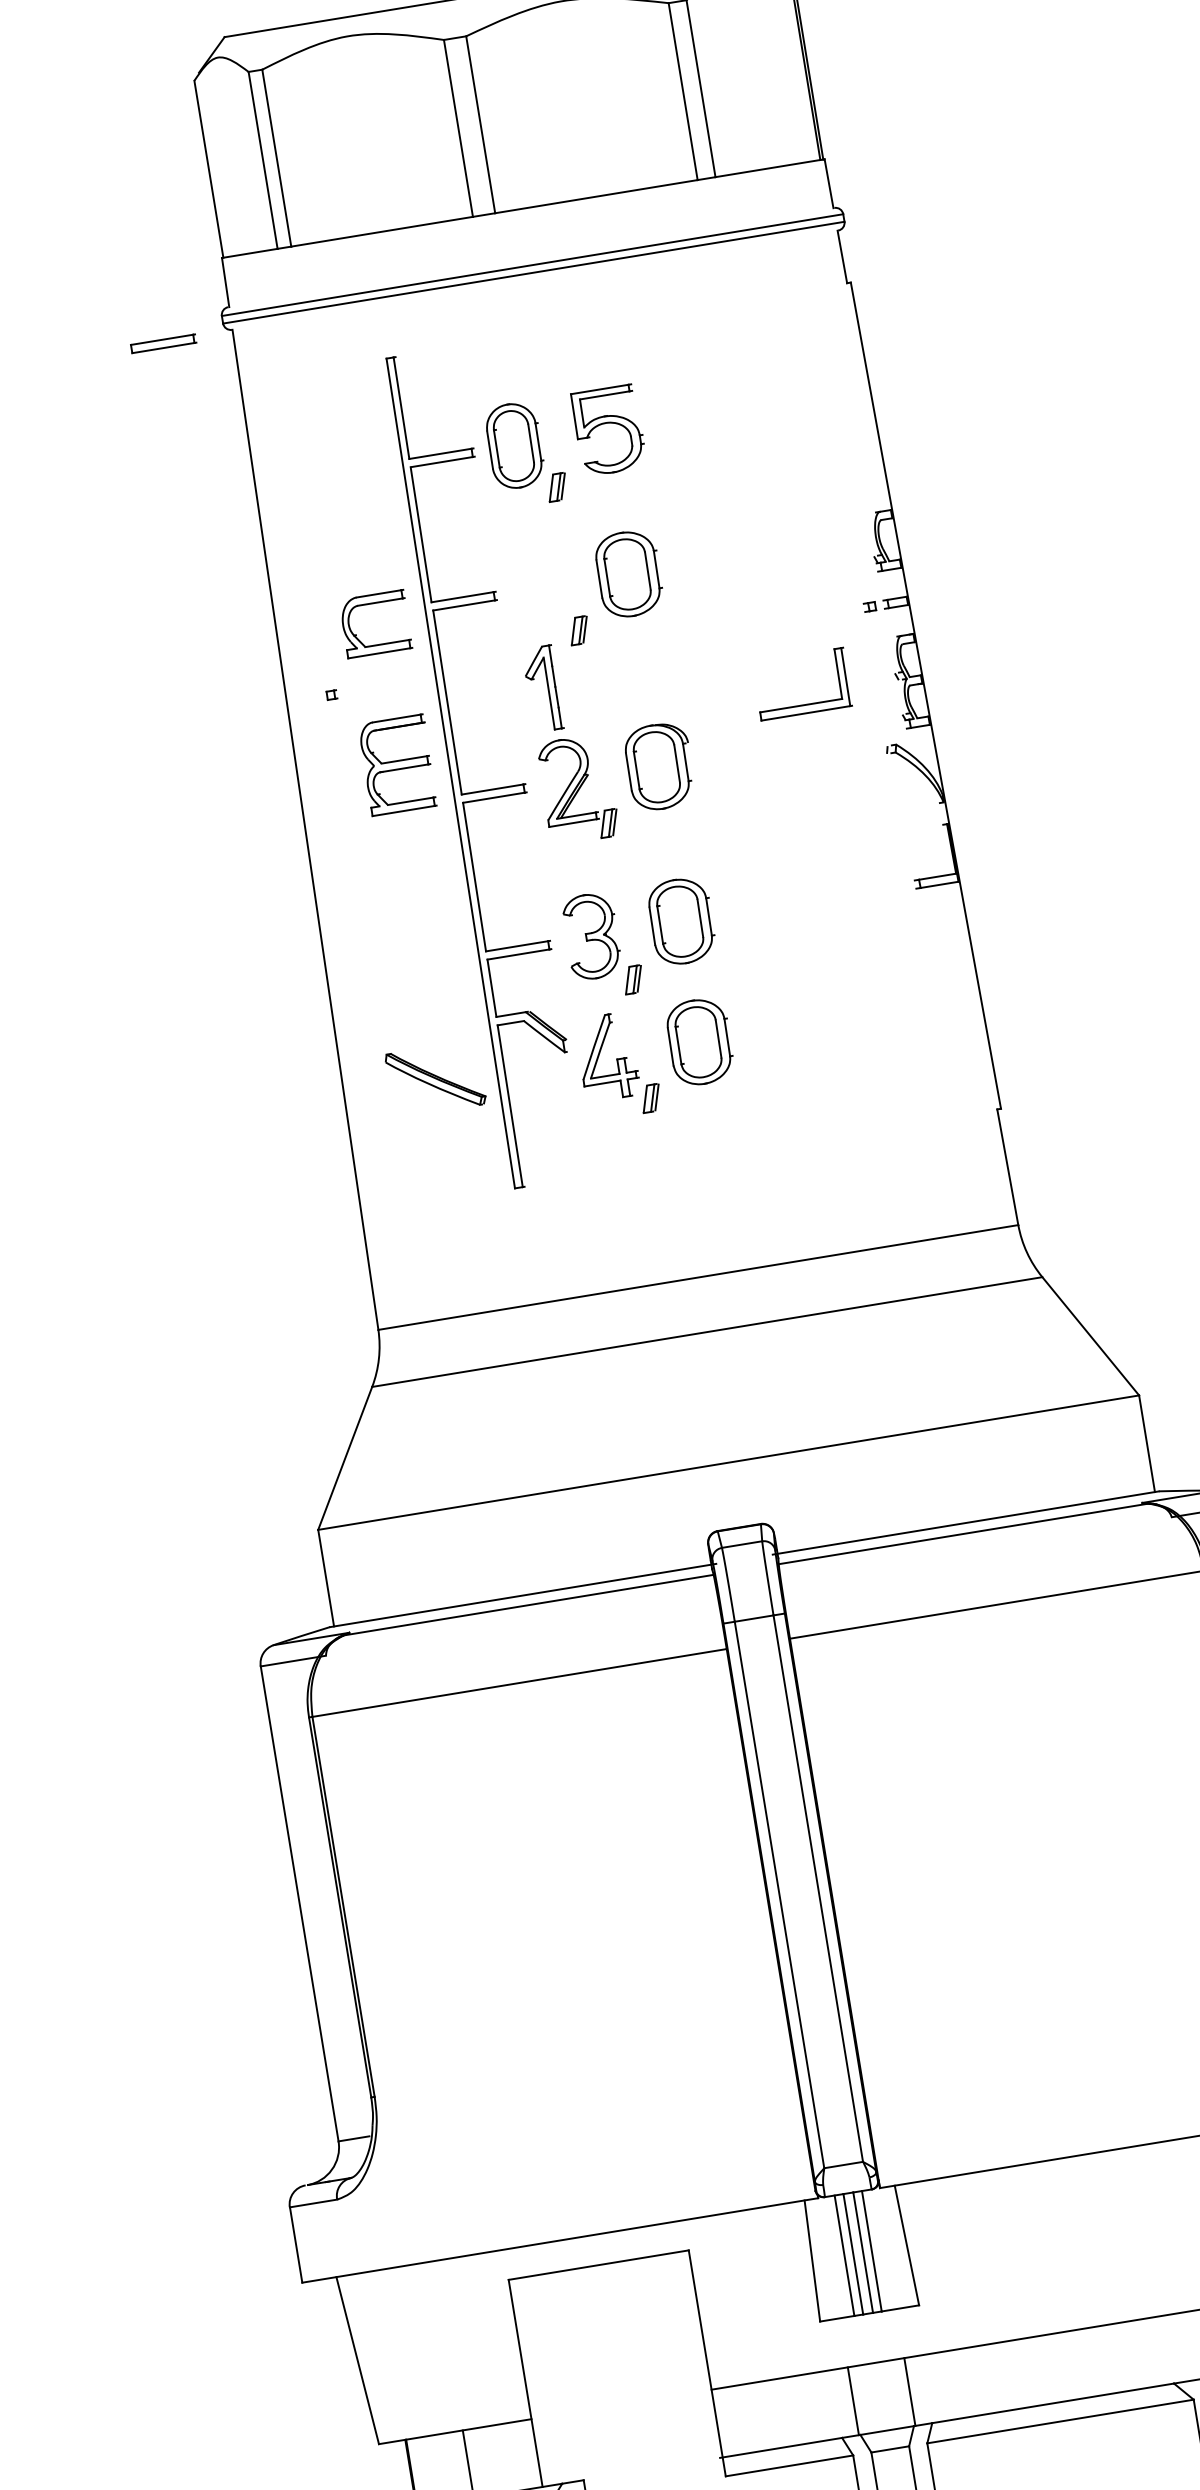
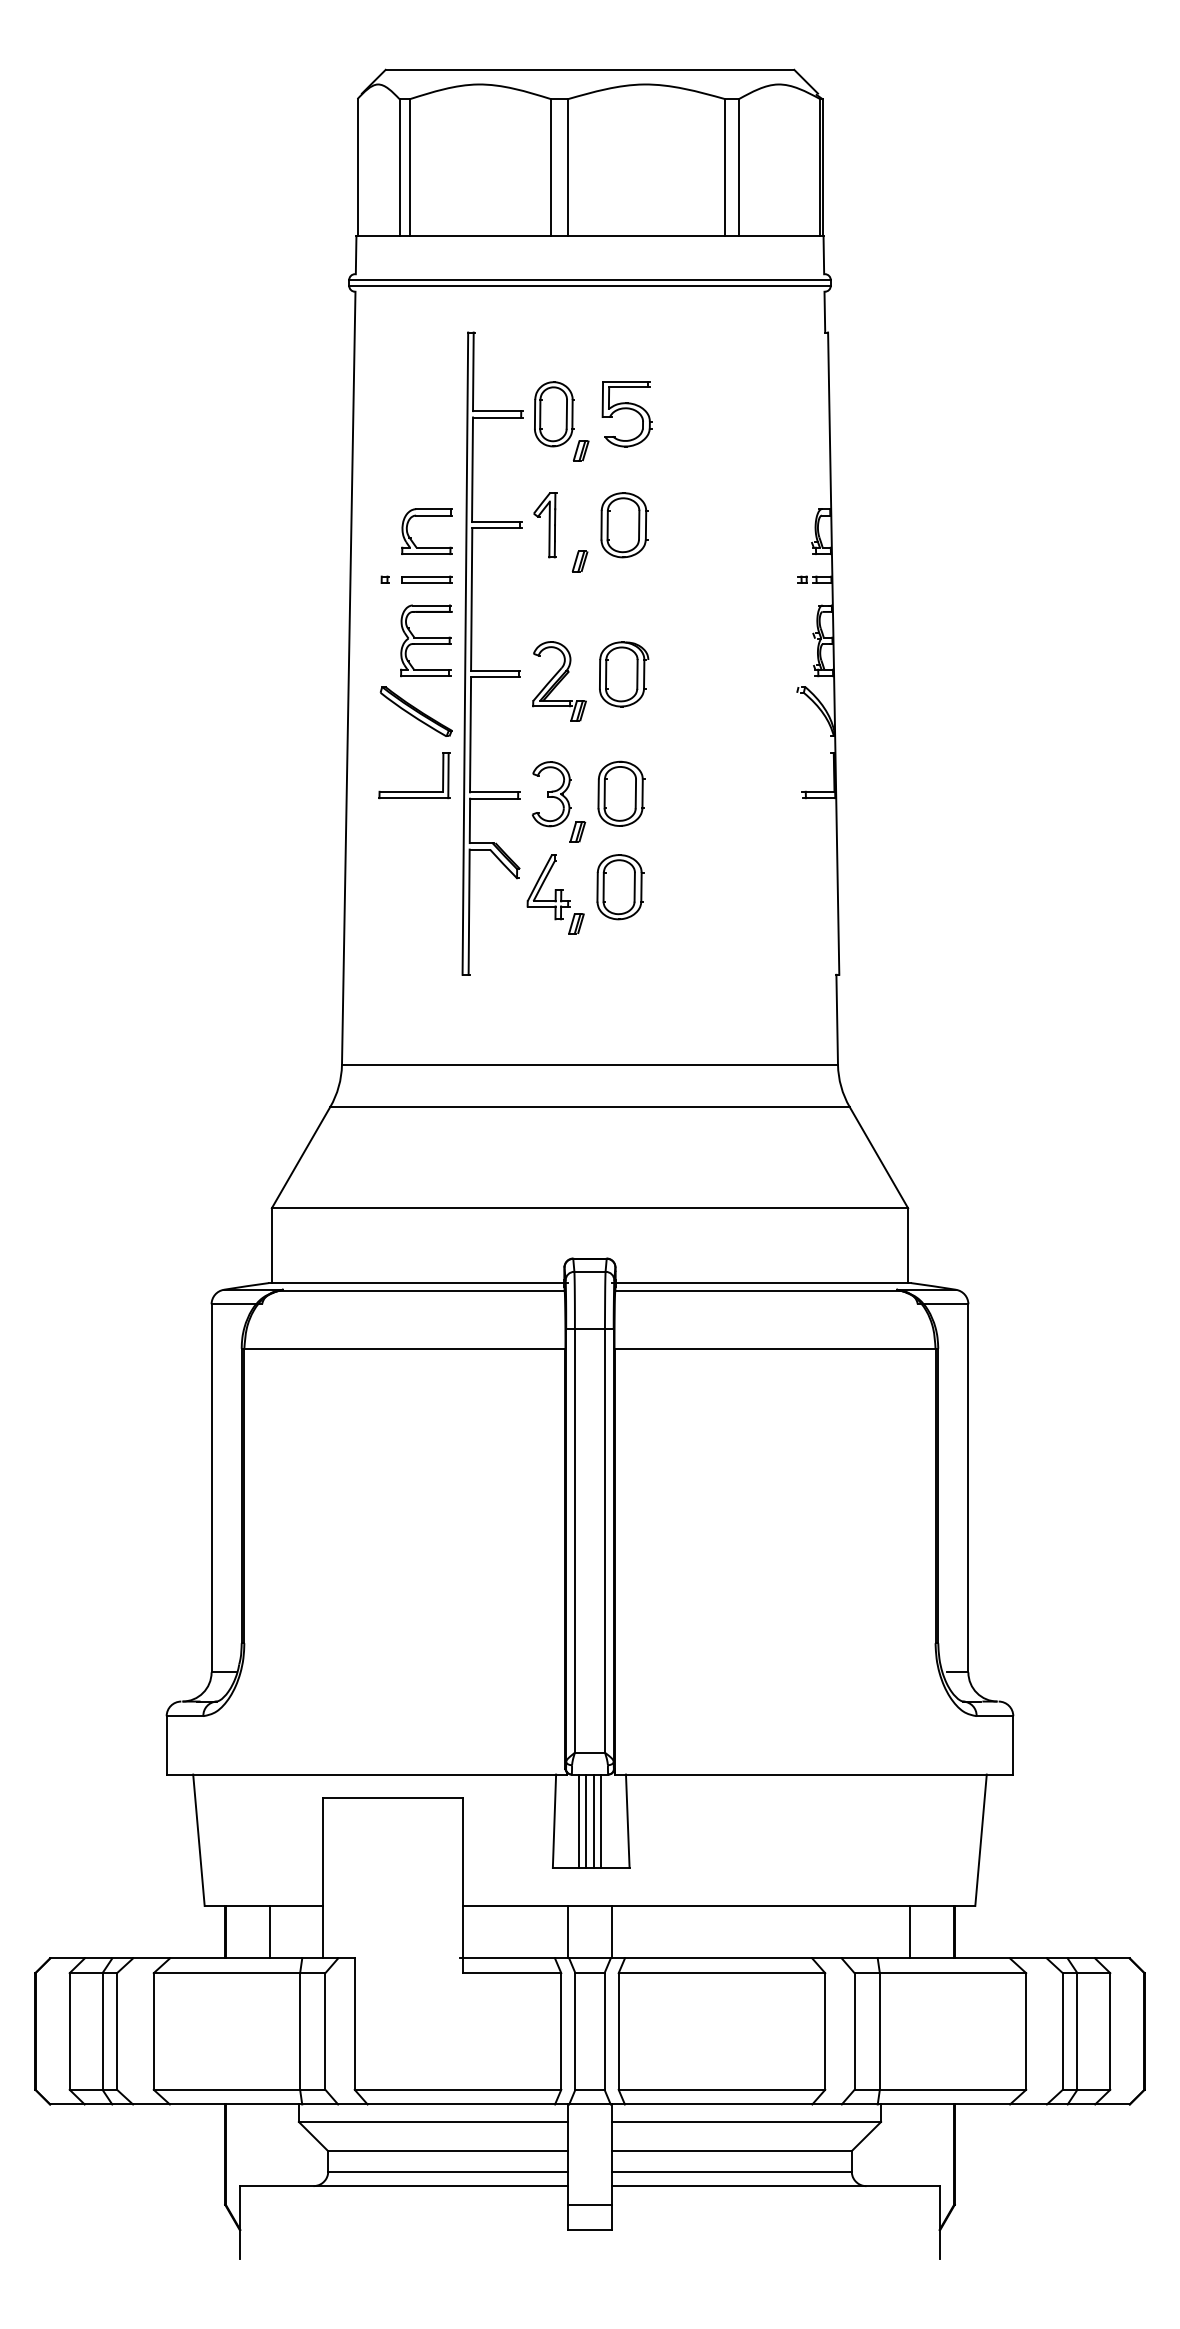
part: (163, 343) -> (426, 579), moved
part: (543, 689) -> (545, 525), moved
part: (805, 704) -> (414, 791), moved
part: (434, 1079) -> (415, 711), moved

